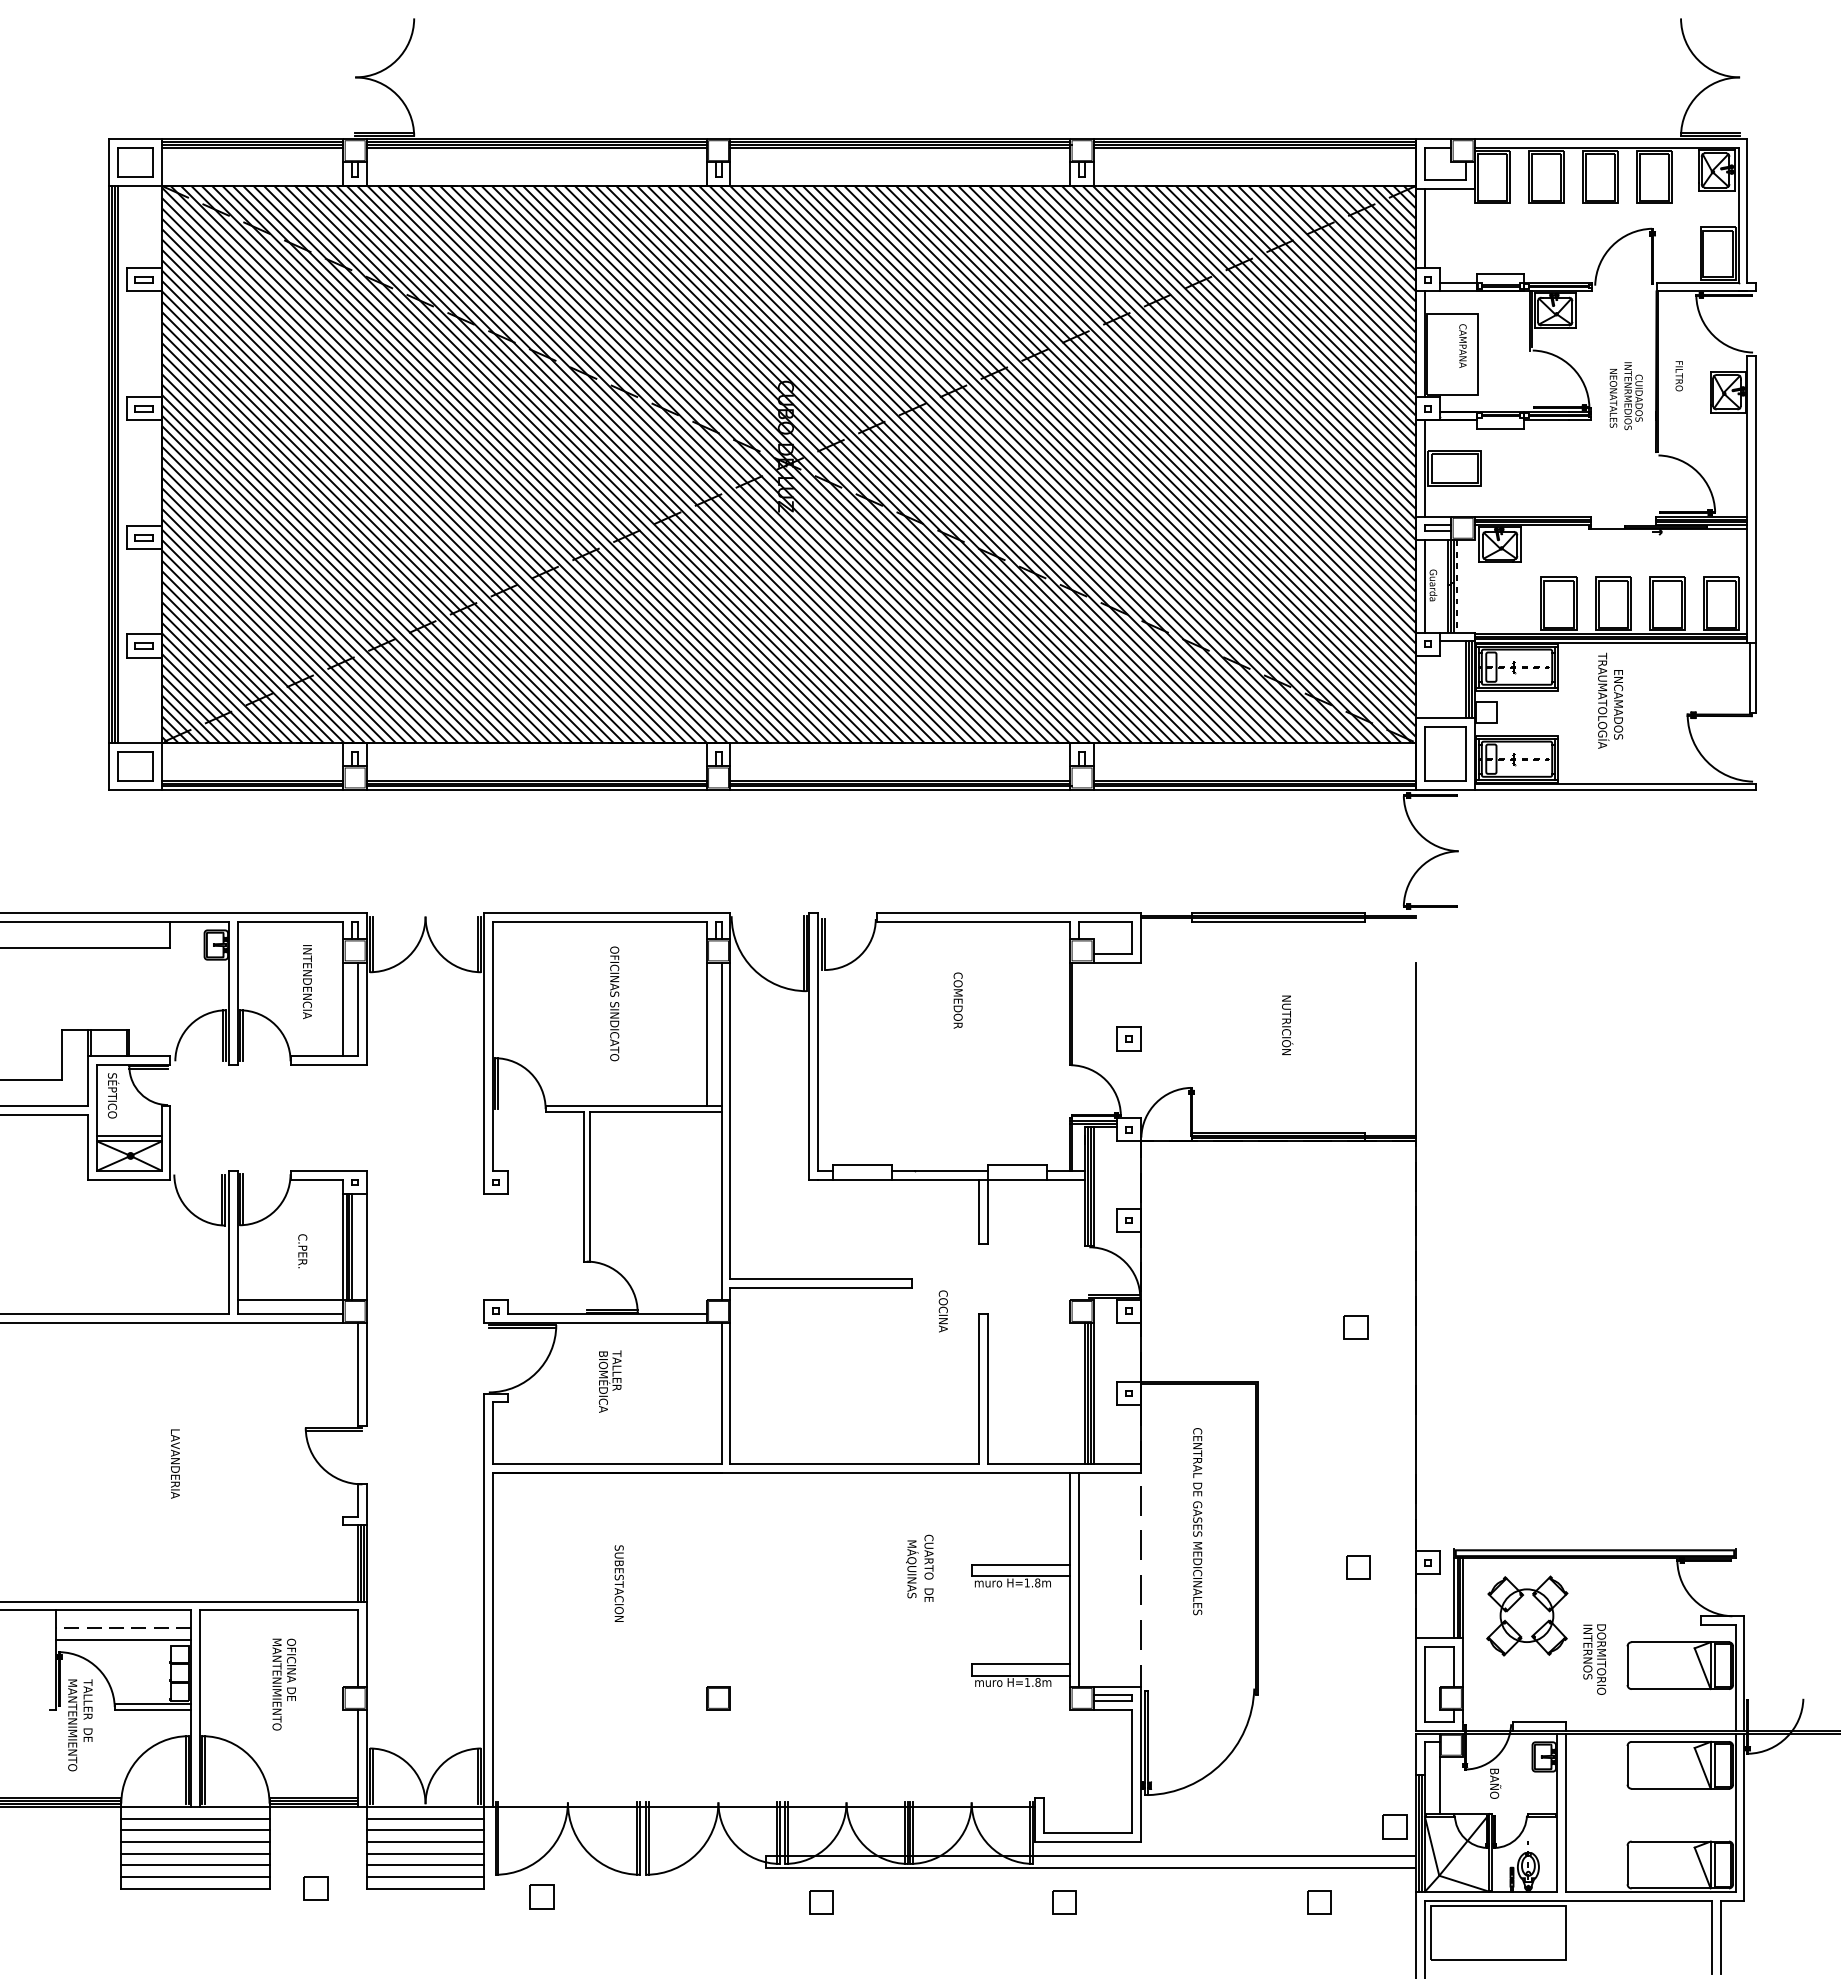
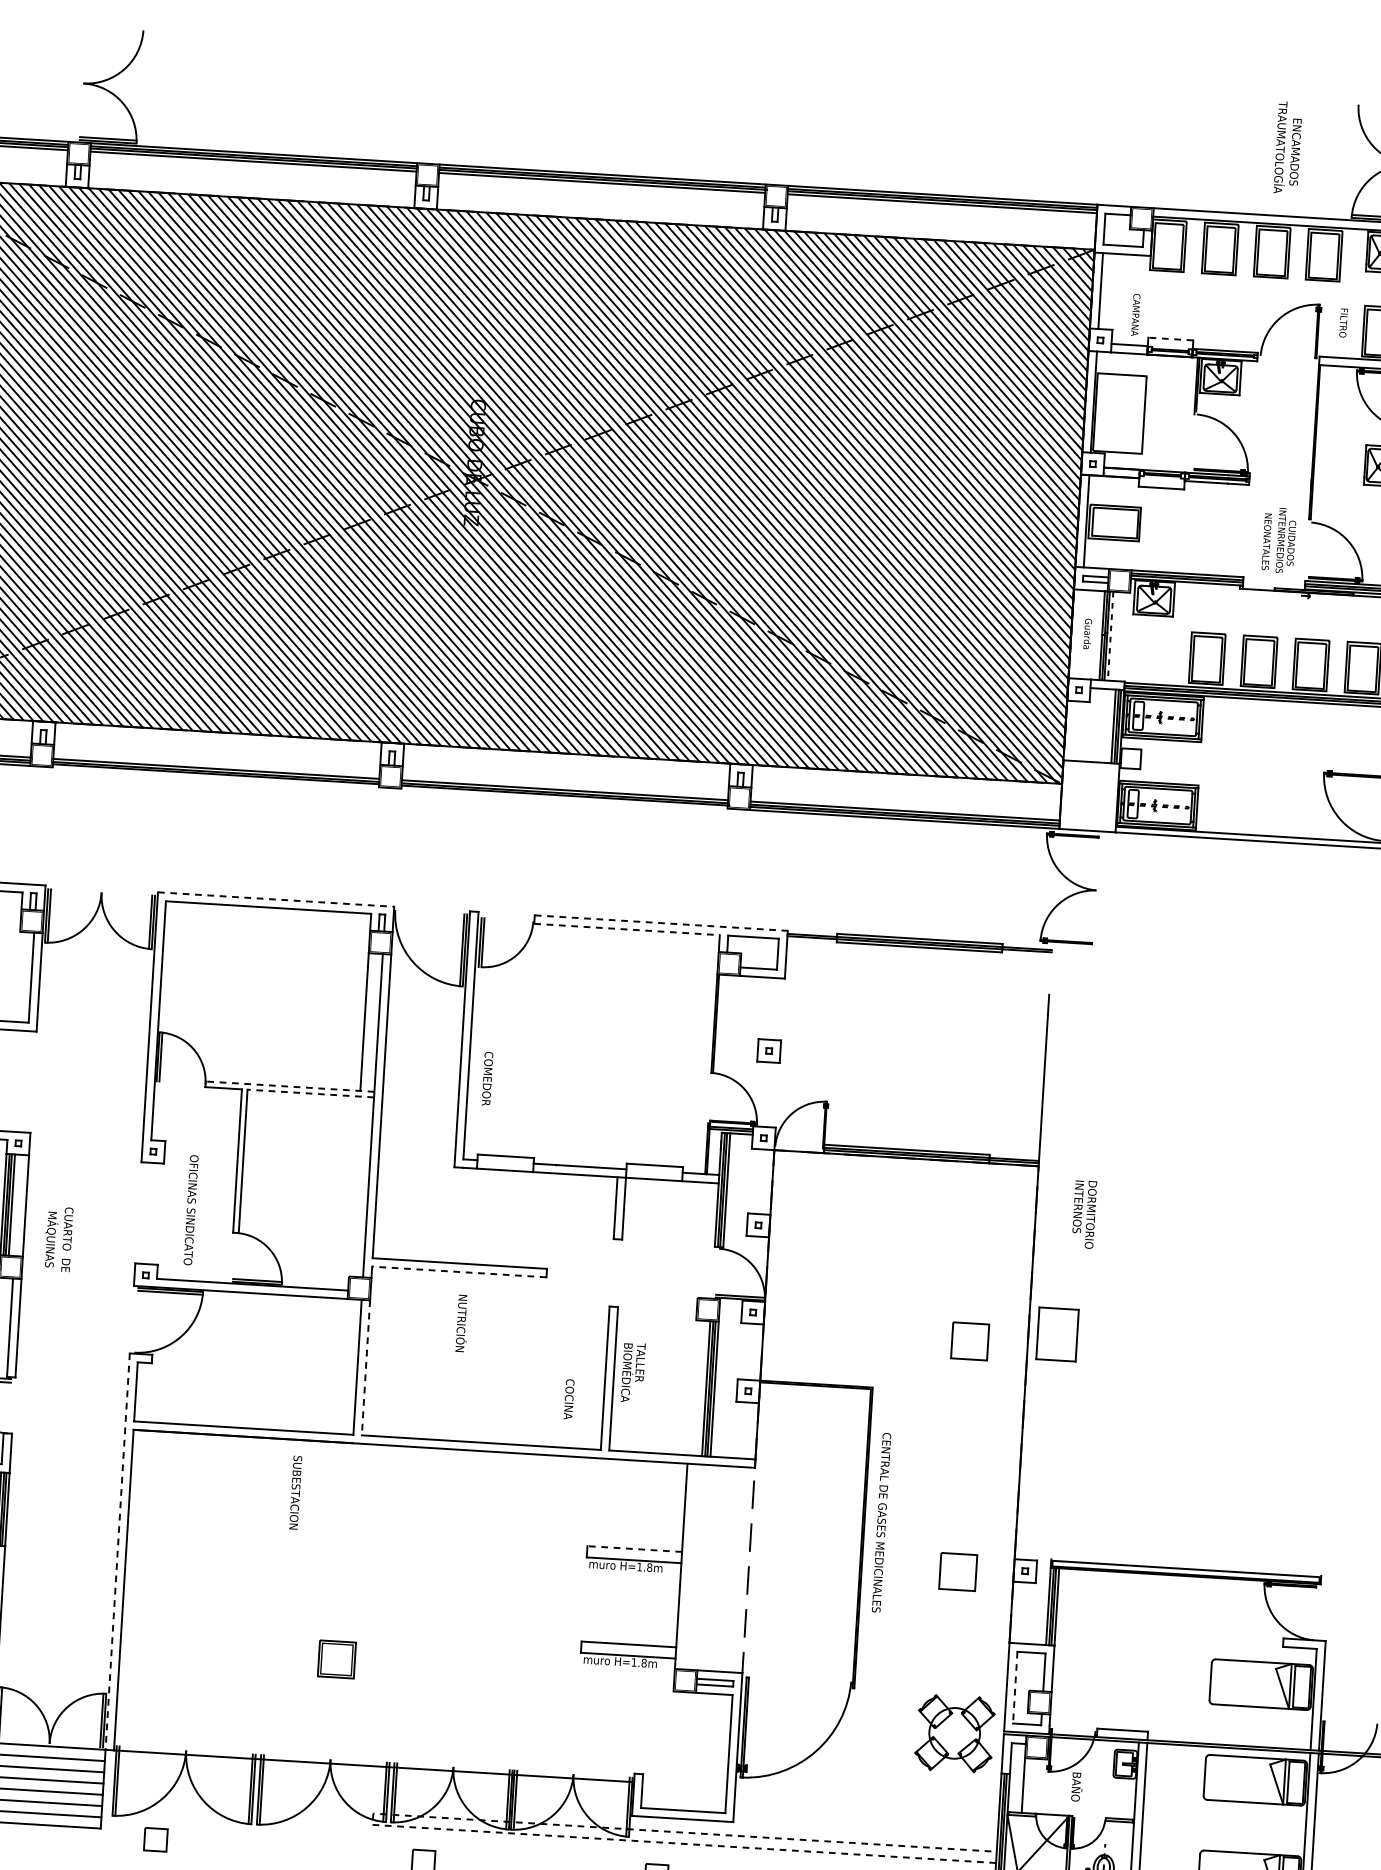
line: (1500, 273) -> (1170, 338), solid -> dashed
text: (1462, 345) -> (1135, 314), moved
text: (1678, 376) -> (1342, 323), moved
text: (1625, 396) -> (1278, 540), moved
line: (1424, 585) -> (1079, 633), removed
text: (1610, 700) -> (1288, 147), moved
part: (1445, 753) -> (1057, 1334), moved
line: (536, 789) -> (215, 777), removed
line: (900, 789) -> (564, 798), removed
line: (607, 912) -> (276, 899), solid -> dashed
line: (1008, 912) -> (661, 922), solid -> dashed
line: (973, 921) -> (626, 929), solid -> dashed
text: (957, 1000) -> (486, 1078), moved
text: (614, 1003) -> (190, 1209), moved
line: (343, 1009) -> (17, 976), removed
text: (1287, 1024) -> (462, 1322), moved
line: (633, 1106) -> (289, 1086), solid -> dashed
line: (655, 1112) -> (310, 1093), solid -> dashed
line: (821, 1287) -> (459, 1271), solid -> dashed
text: (942, 1311) -> (568, 1399), moved
part: (1355, 1327) -> (969, 1341), size x1.6
text: (609, 1381) -> (632, 1372), moved
line: (730, 1394) -> (366, 1368), solid -> dashed
text: (1197, 1521) -> (881, 1522), moved
line: (1020, 1564) -> (634, 1548), solid -> dashed
text: (919, 1567) -> (58, 1238), moved
part: (1358, 1567) -> (958, 1571), size x1.6
line: (1079, 1579) -> (690, 1566), removed
text: (618, 1583) -> (295, 1492), moved
line: (484, 1600) -> (118, 1552), solid -> dashed
part: (1527, 1615) -> (955, 1733), moved
text: (1594, 1659) -> (1084, 1214), moved
line: (1424, 1684) -> (1014, 1687), solid -> dashed
part: (718, 1698) -> (336, 1659), size x1.6
part: (1394, 1826) -> (977, 1822), removed
line: (766, 1861) -> (373, 1818), solid -> dashed

